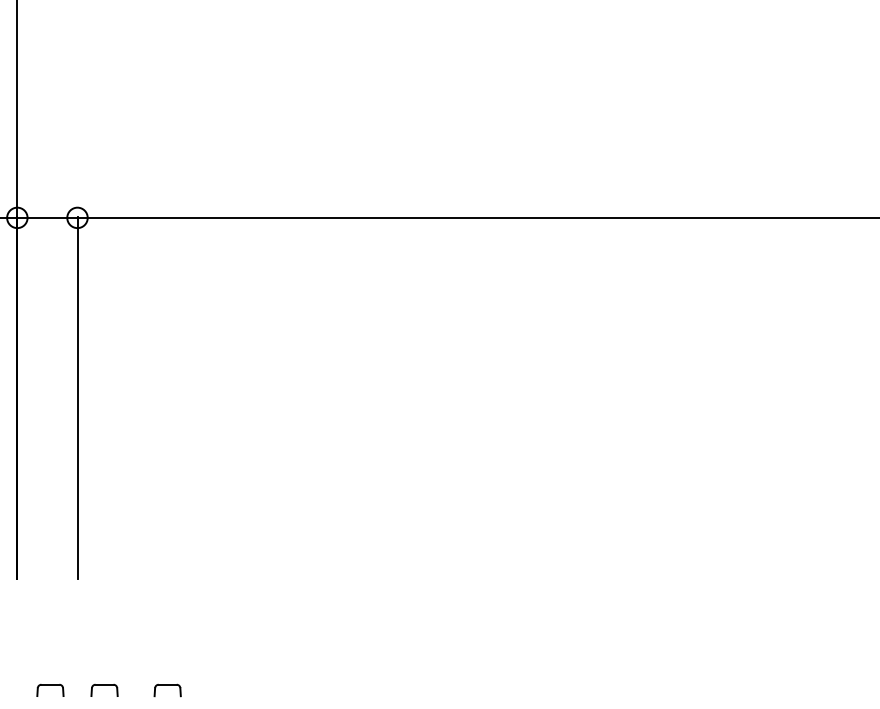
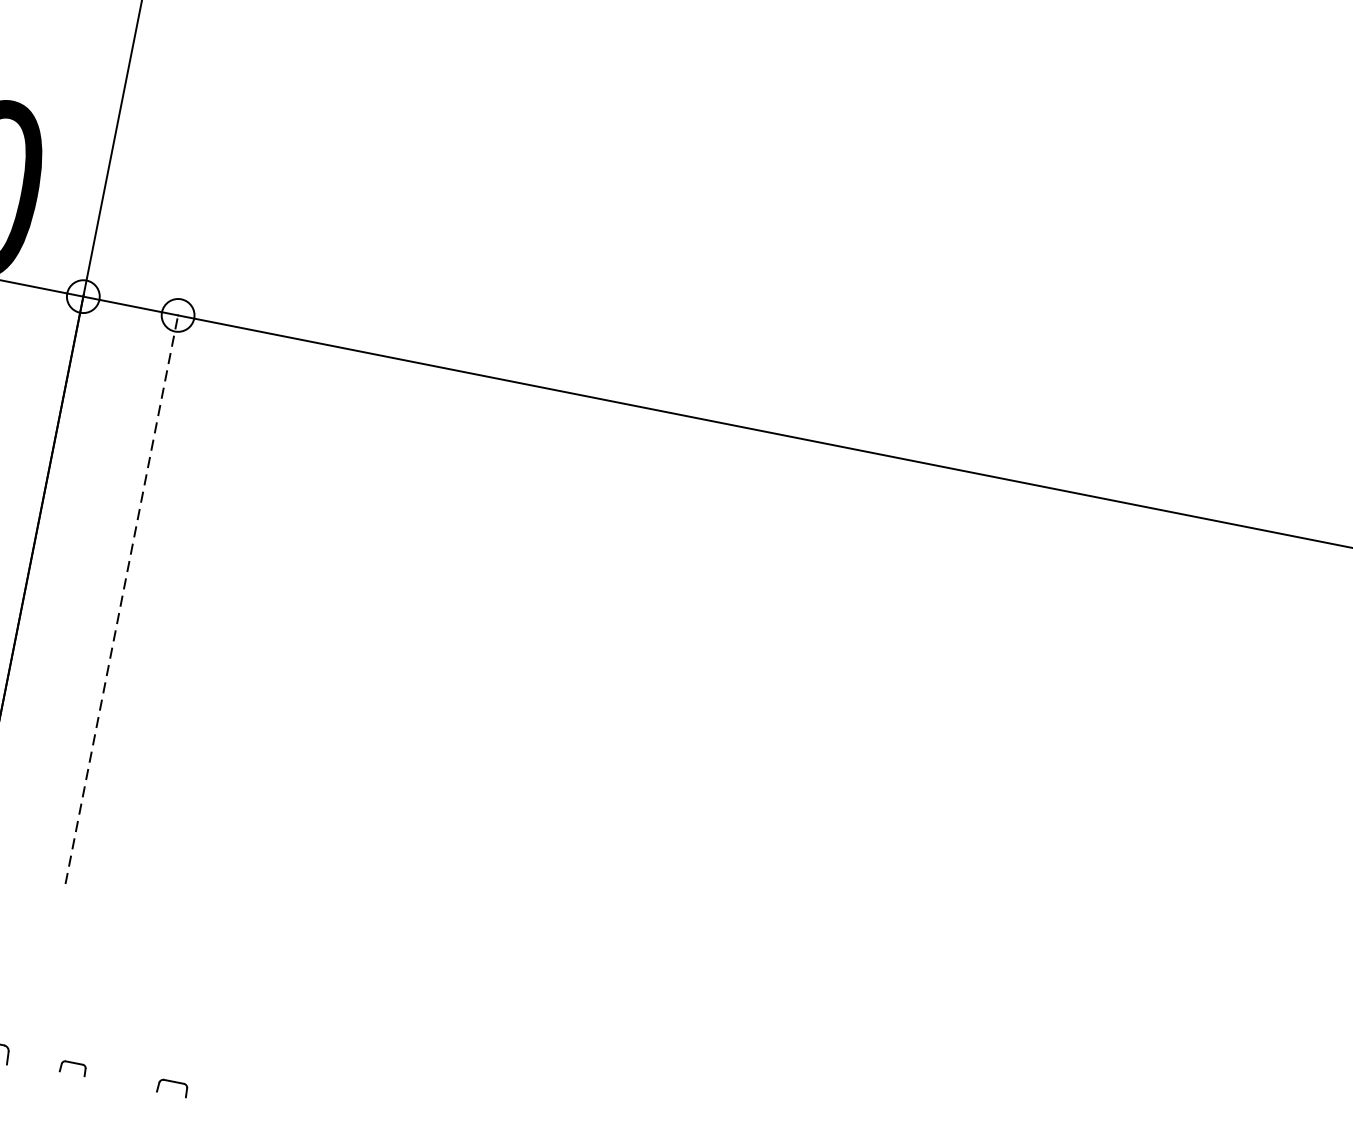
line: (77, 397) -> (122, 598), solid -> dashed
part: (104, 690) -> (73, 1068), size x0.6
part: (167, 690) -> (172, 1088), size x0.7

